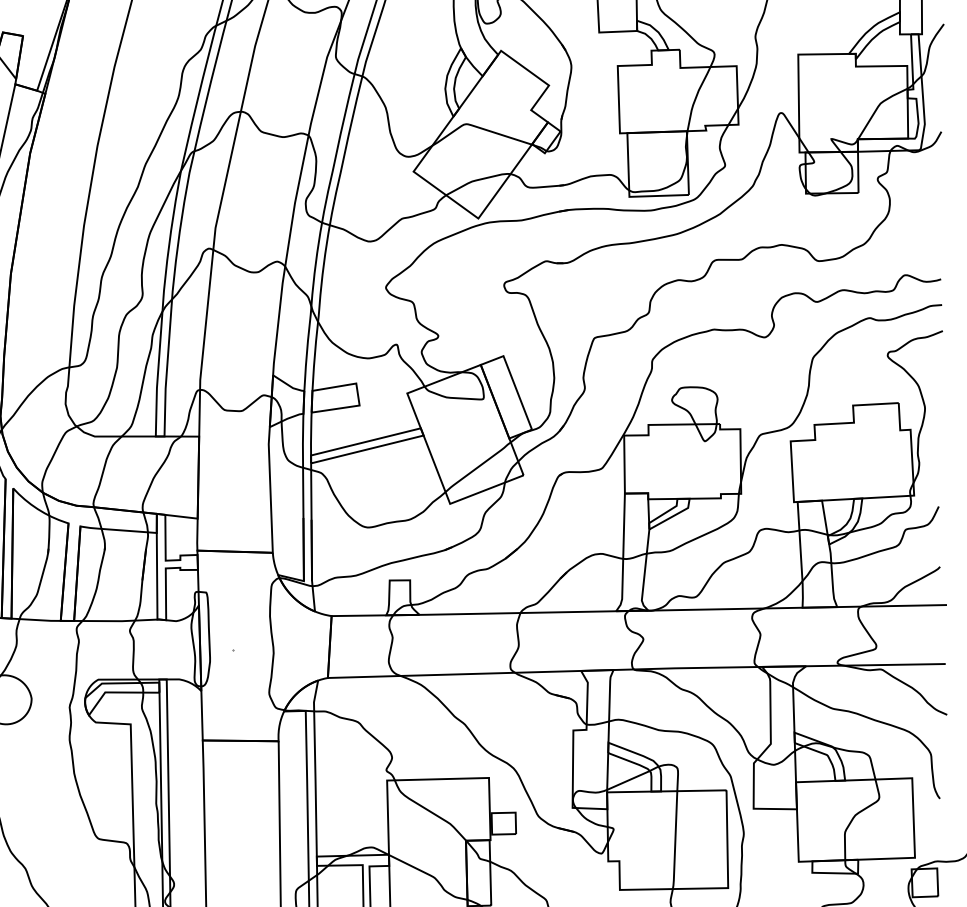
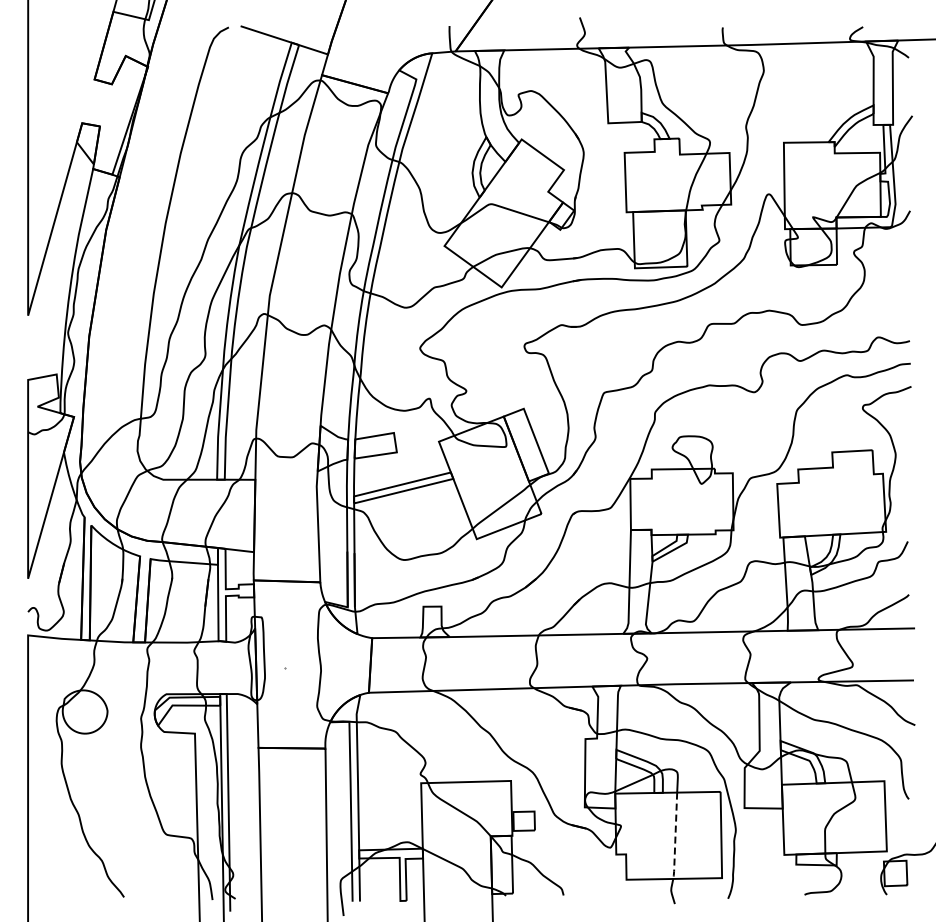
line: (675, 842) -> (675, 837), solid -> dashed

